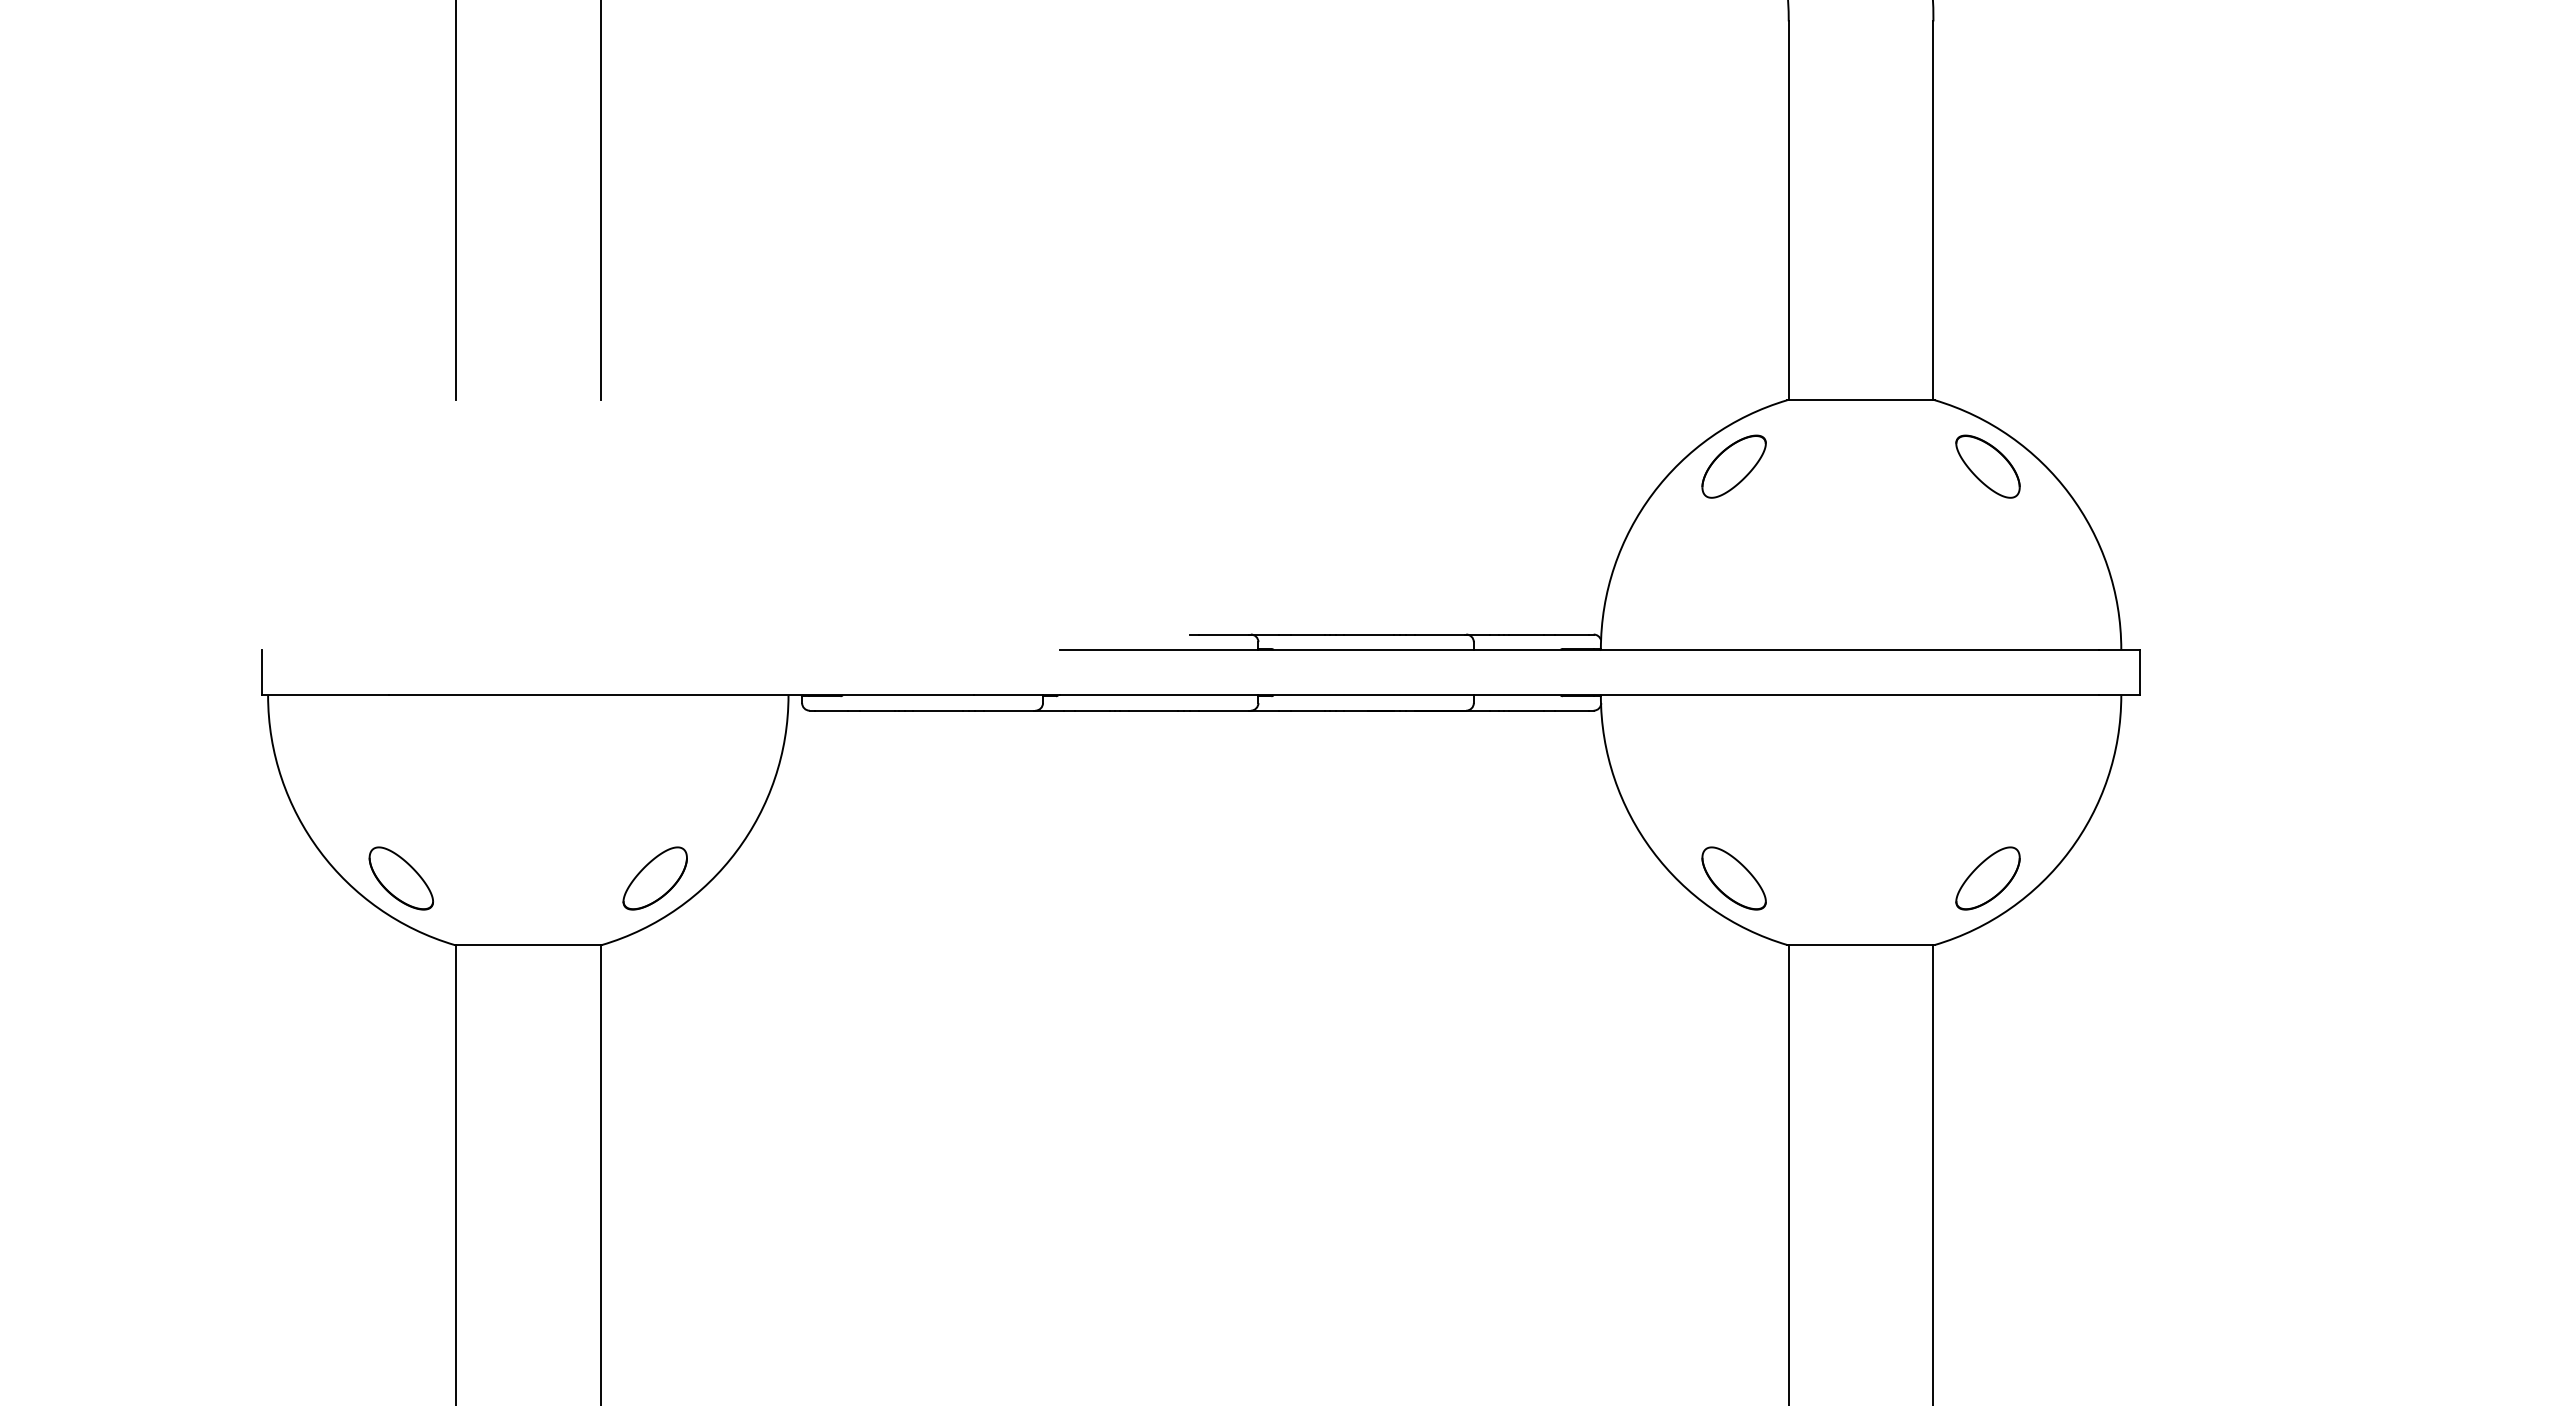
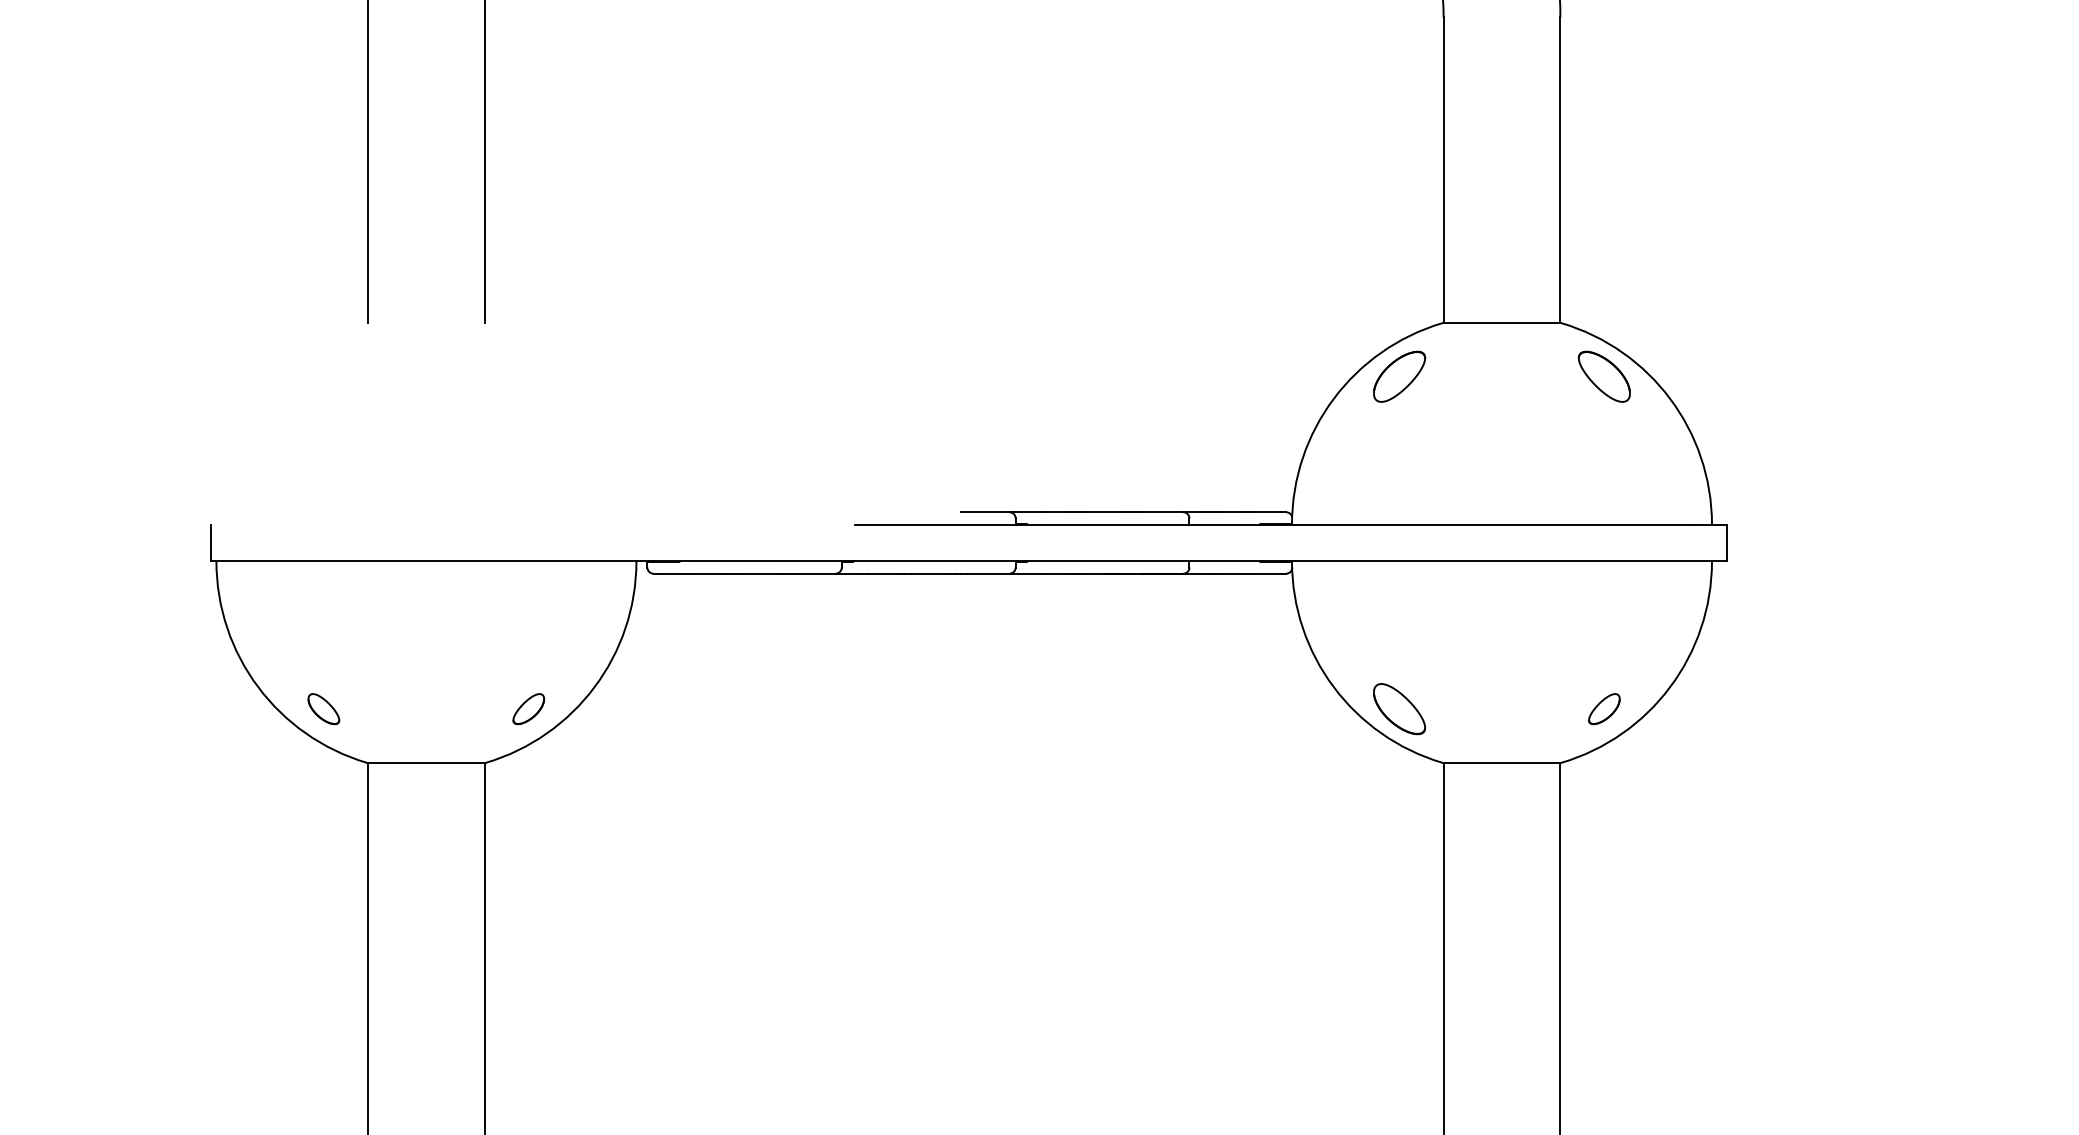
part: (400, 878) -> (323, 709), size x0.6
part: (654, 878) -> (528, 709), size x0.6
part: (1987, 878) -> (1603, 709), size x0.6

